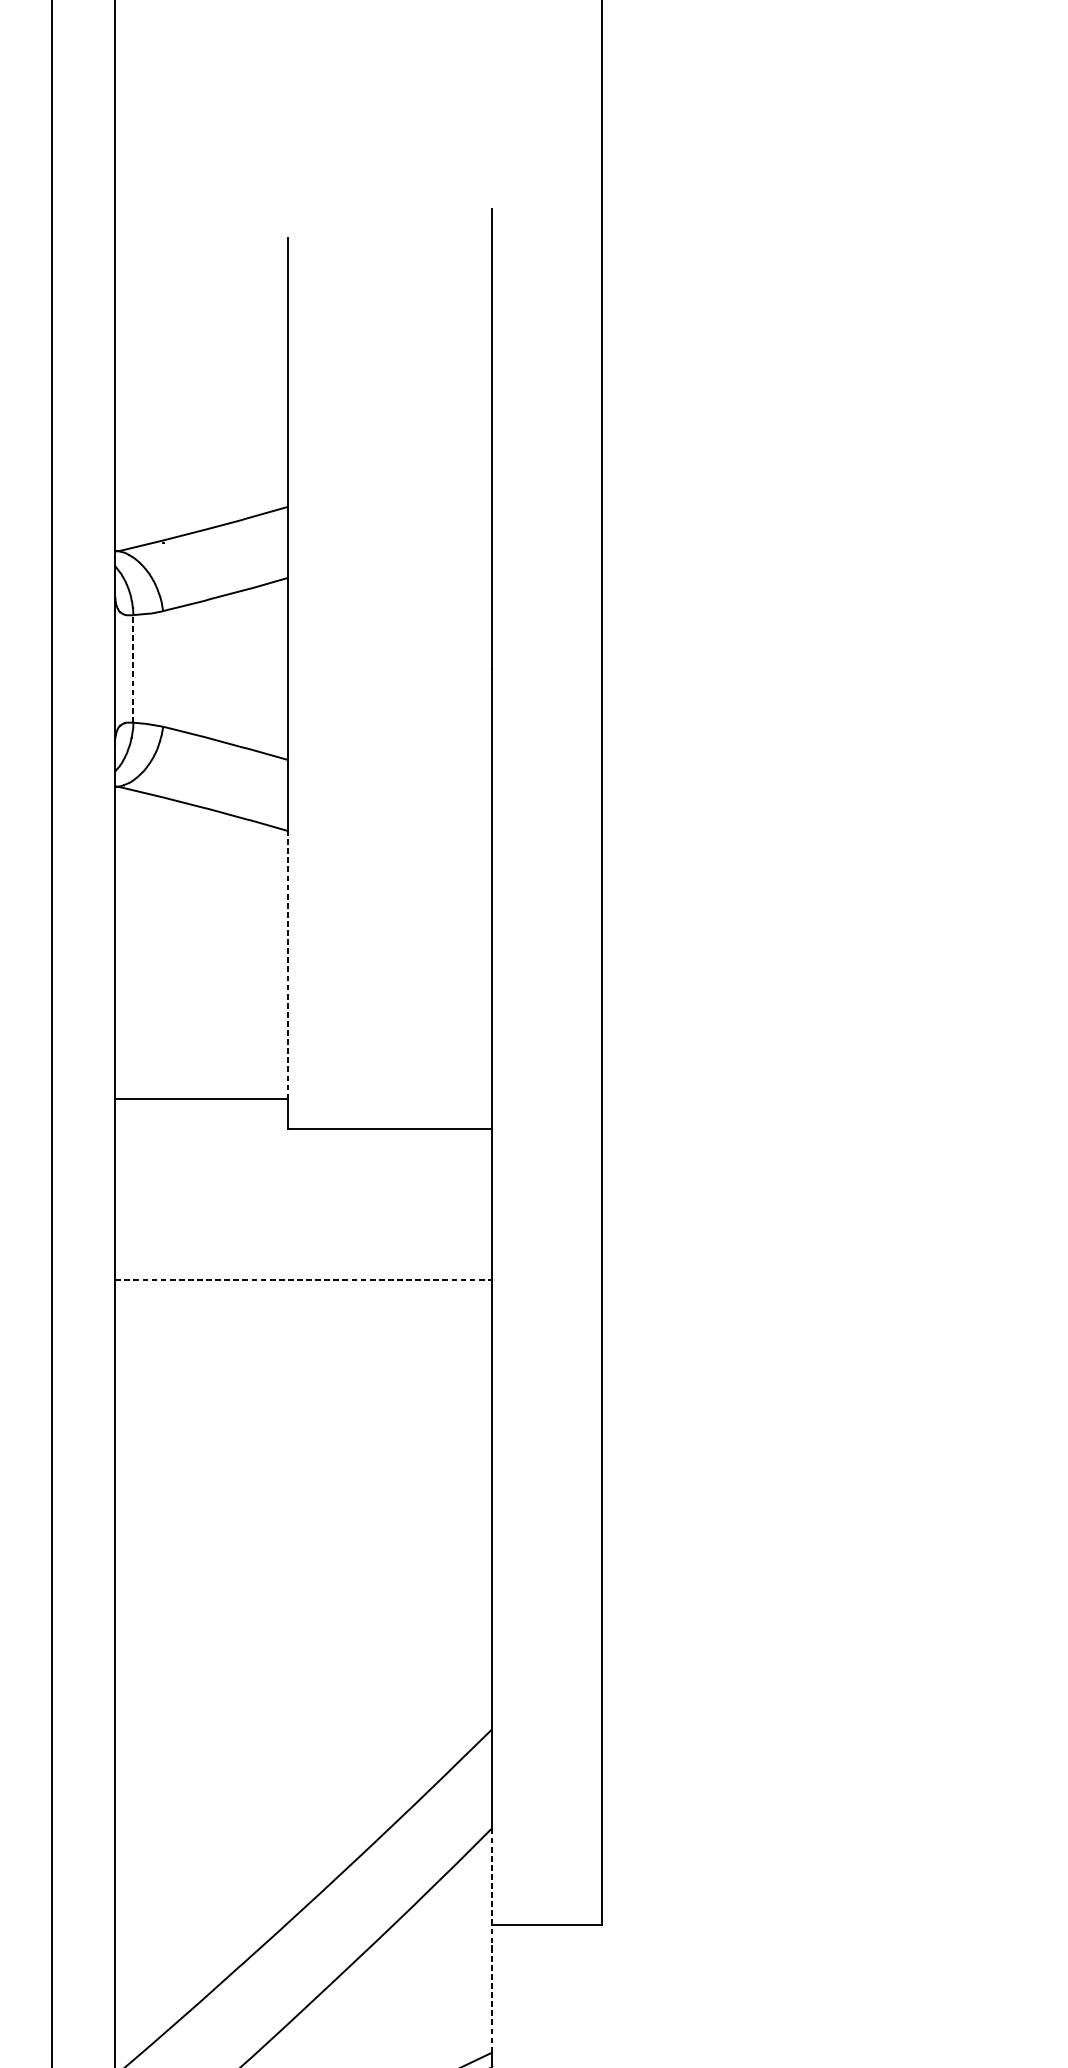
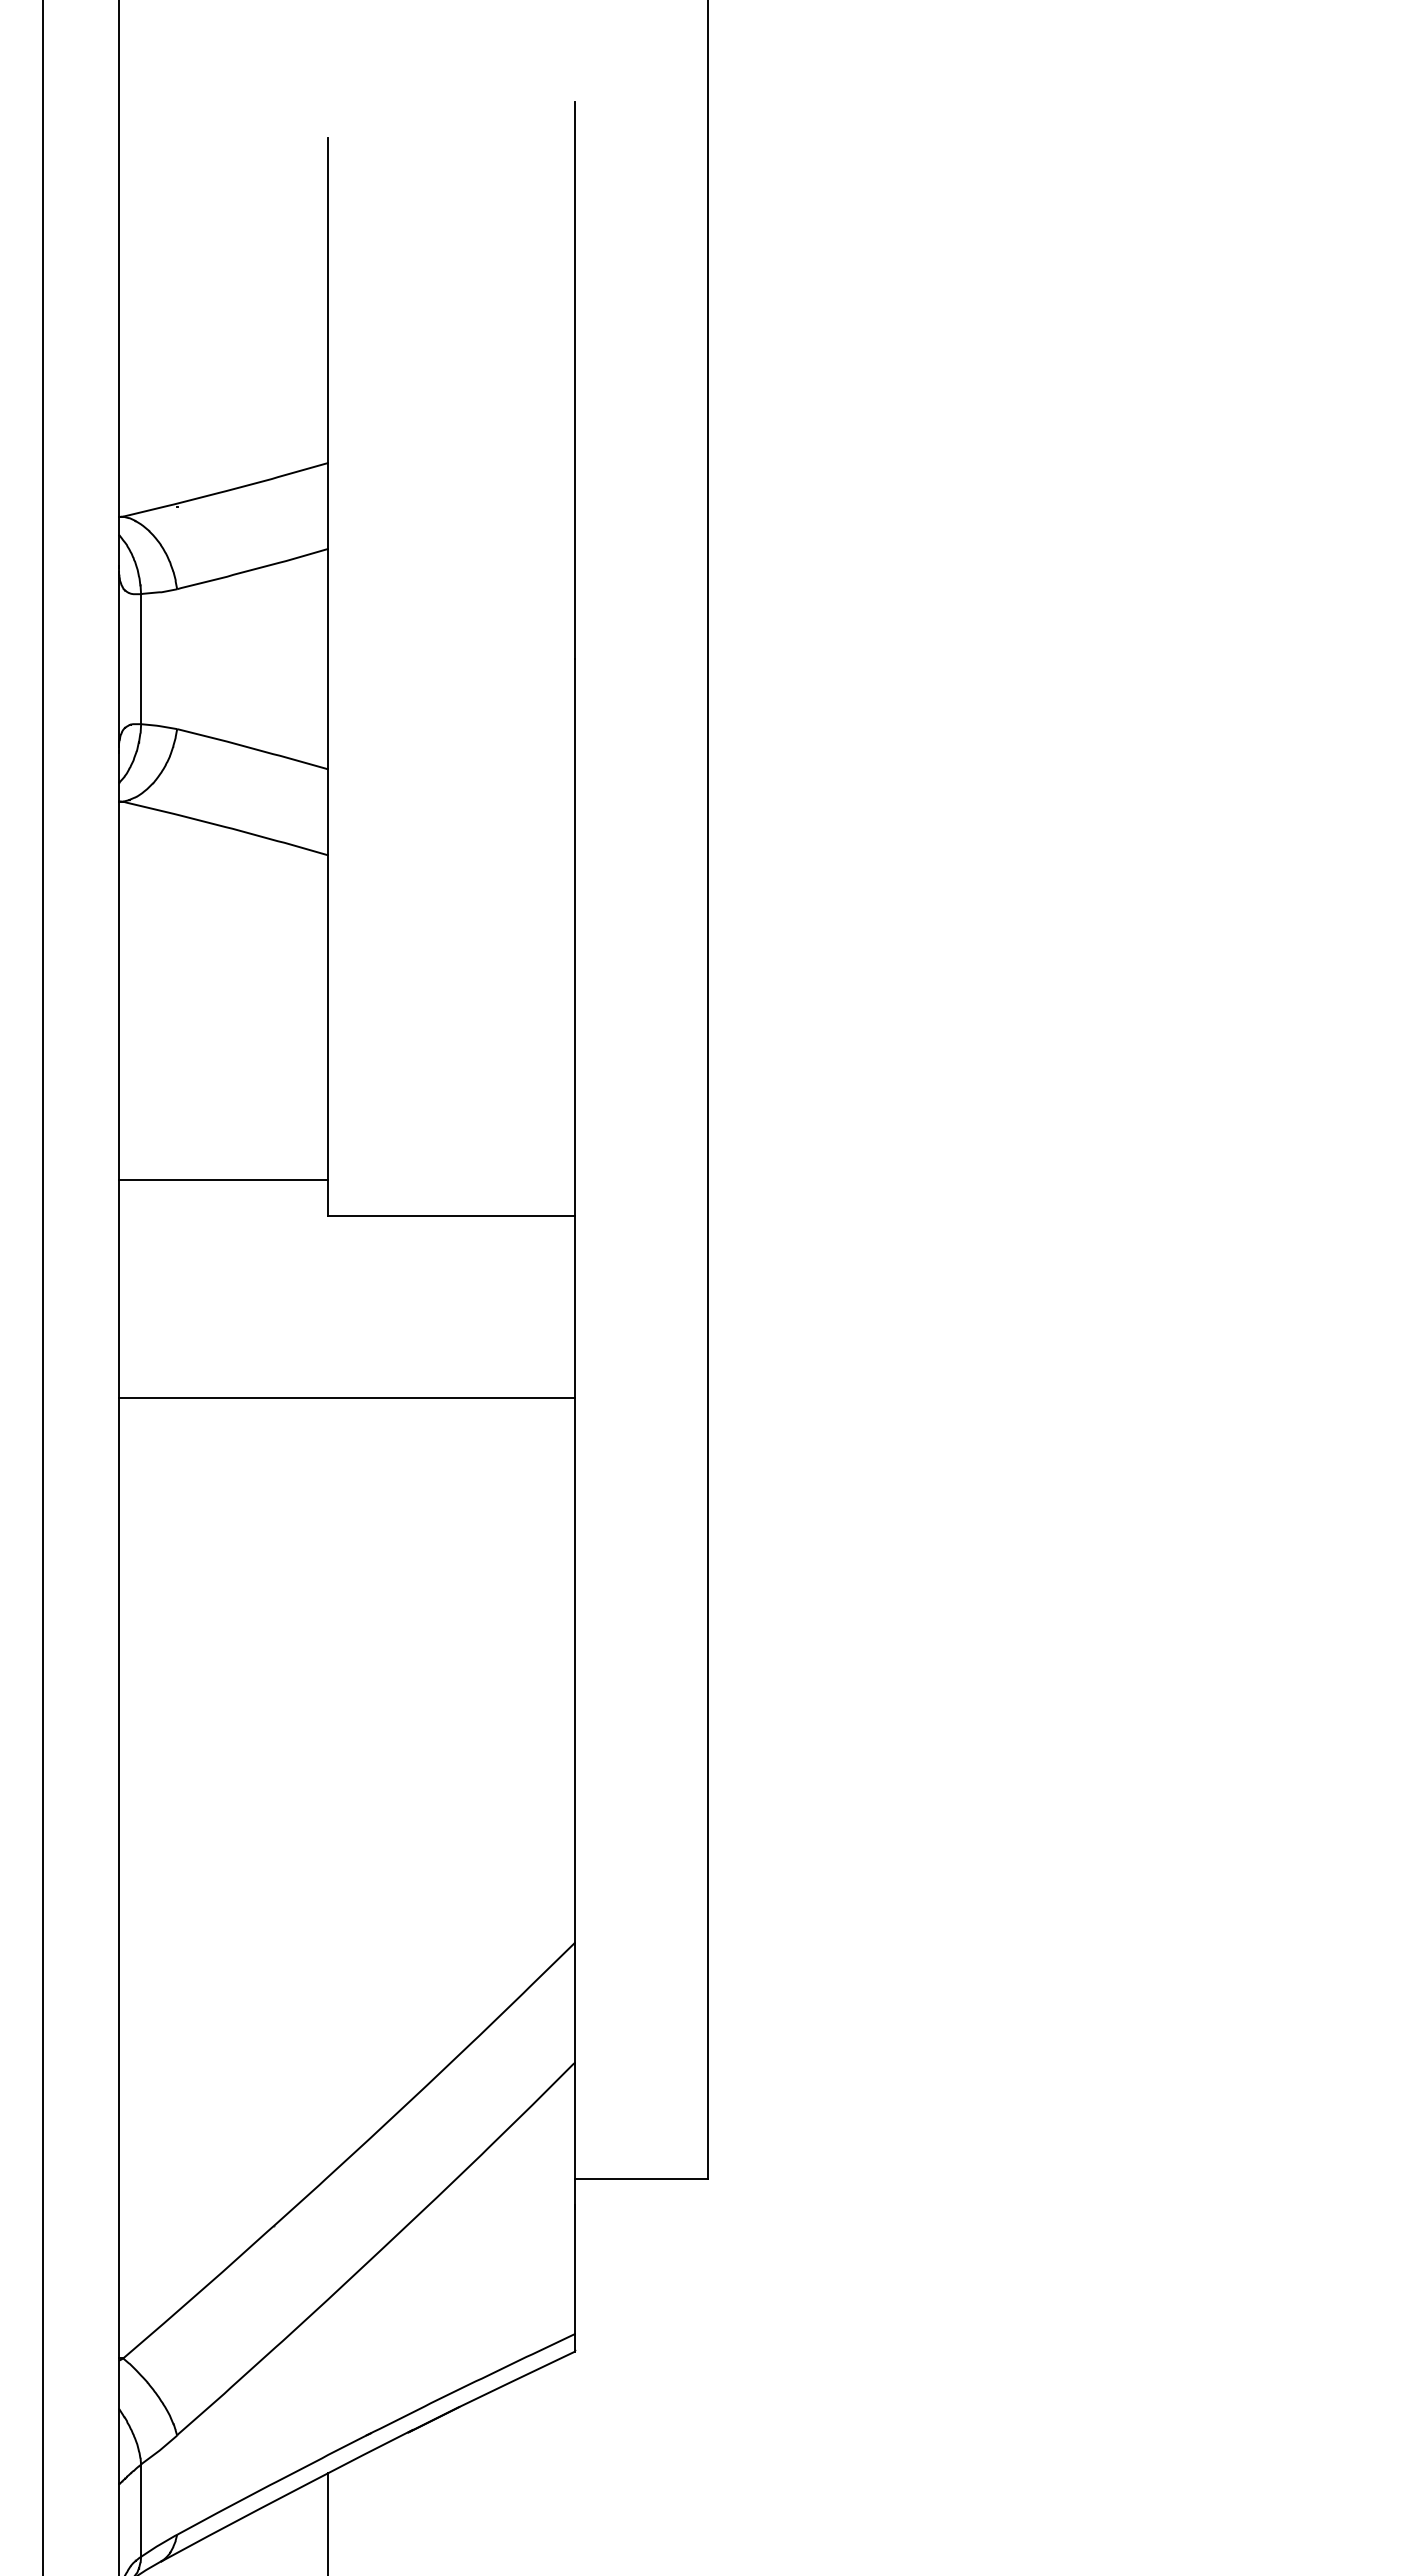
line: (133, 669) -> (141, 659), dashed -> solid
line: (288, 965) -> (328, 1017), dashed -> solid
line: (303, 1279) -> (347, 1398), dashed -> solid
line: (492, 1940) -> (575, 2198), dashed -> solid

